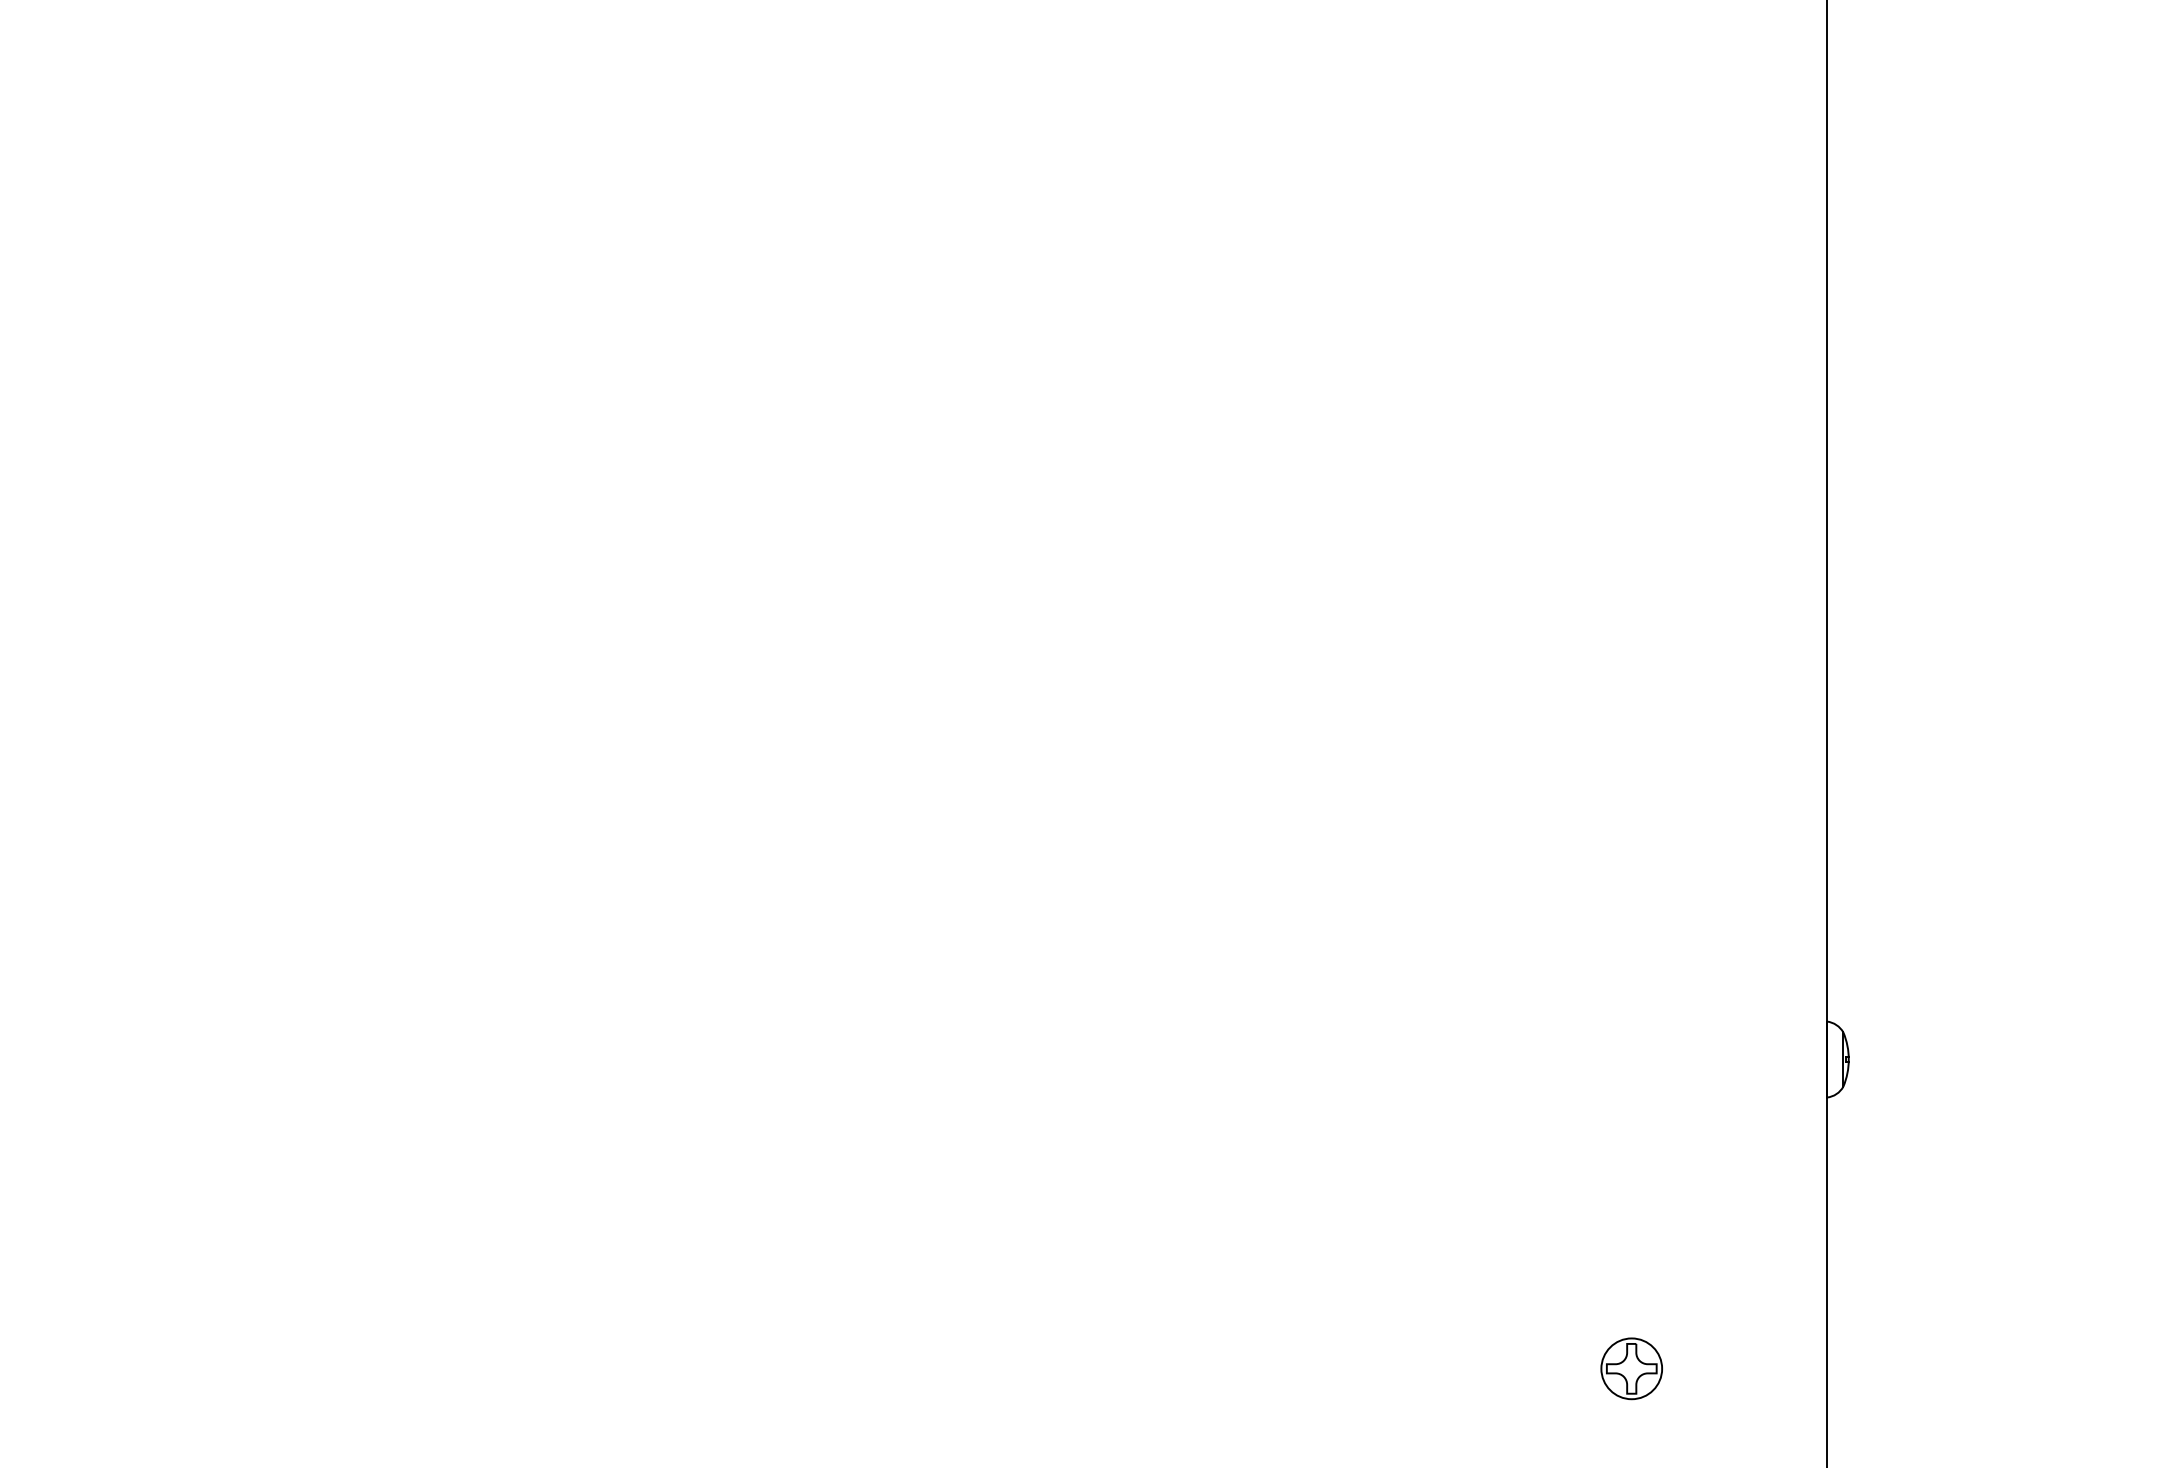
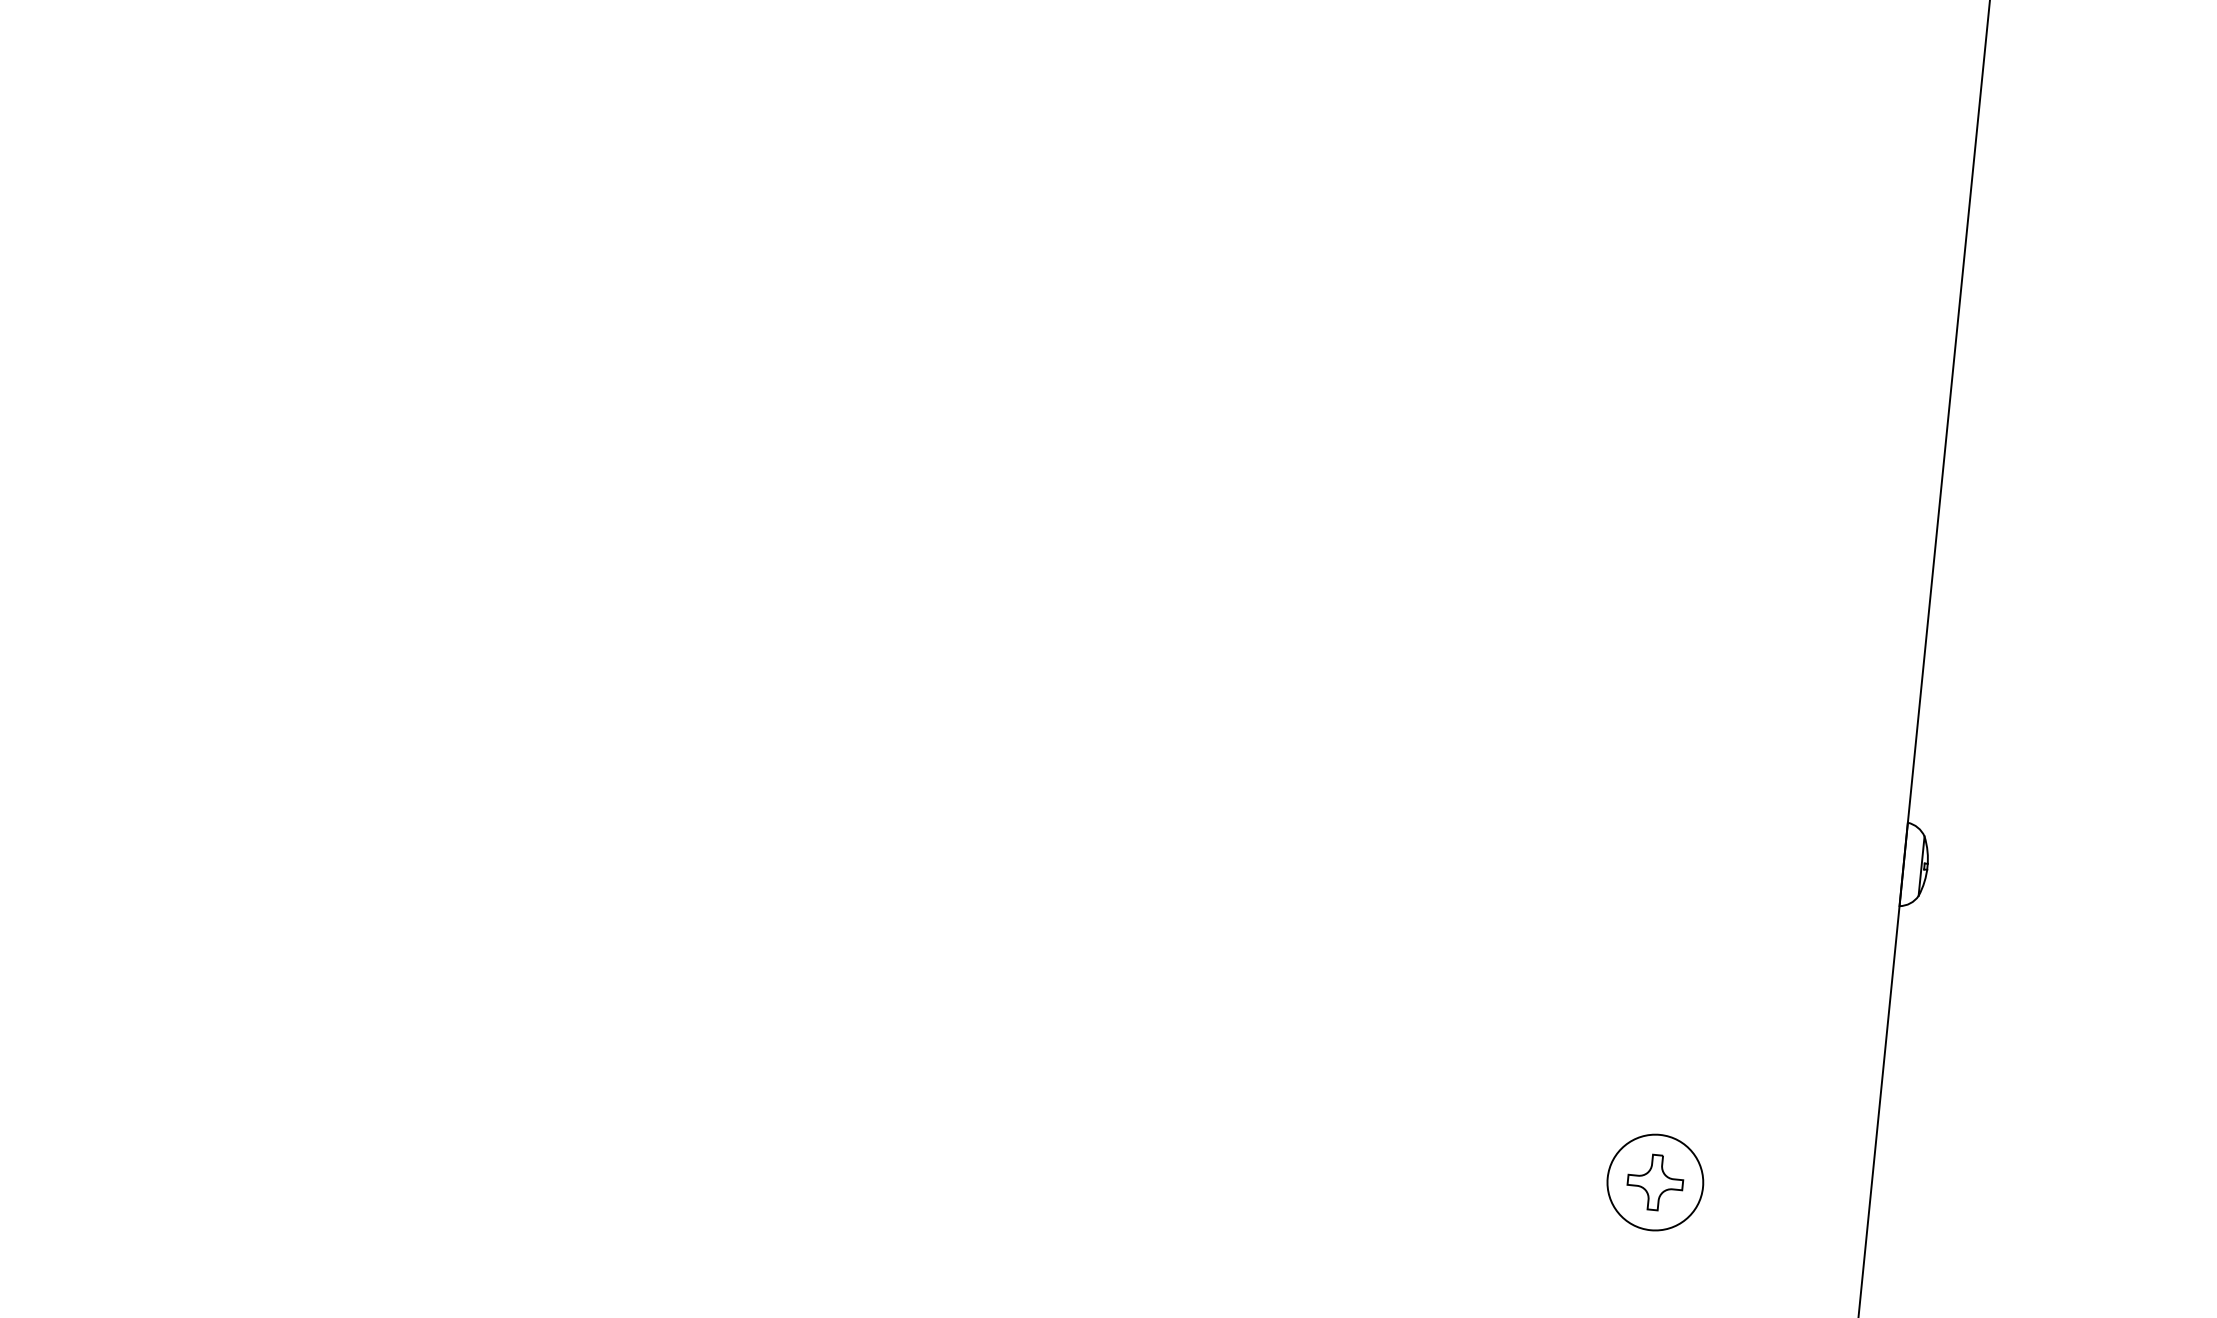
circle: (1631, 1368) -> (1655, 1182), size x1.43

